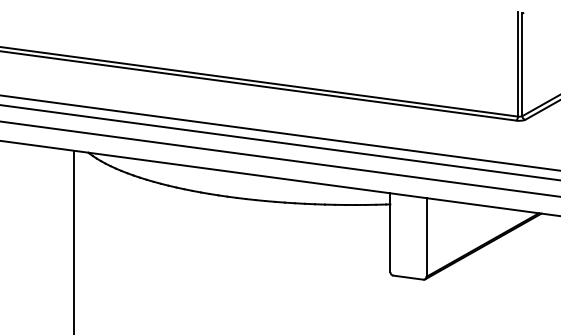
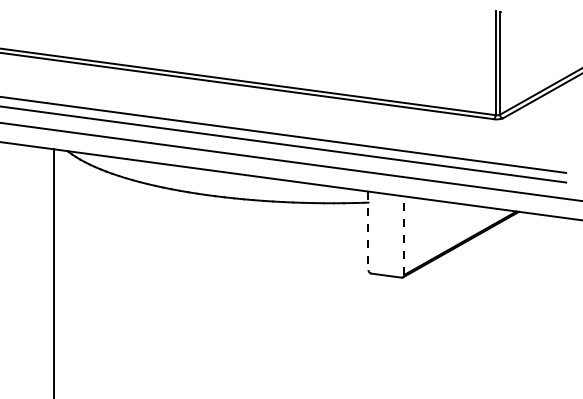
line: (390, 233) -> (368, 231), solid -> dashed
line: (426, 237) -> (404, 235), solid -> dashed

